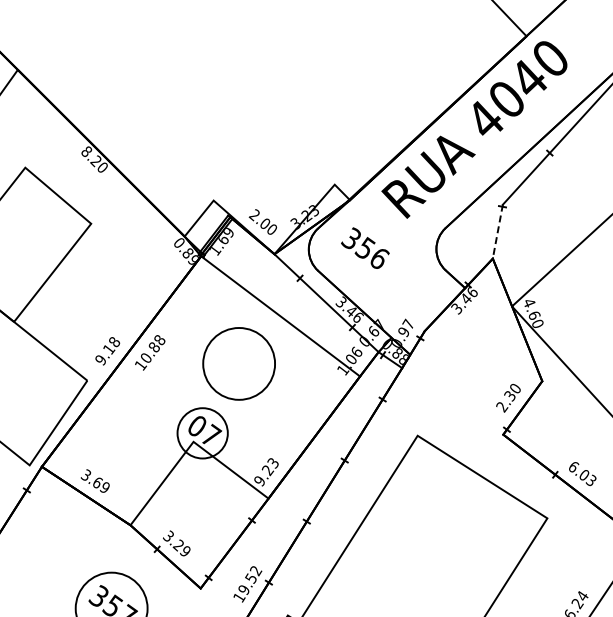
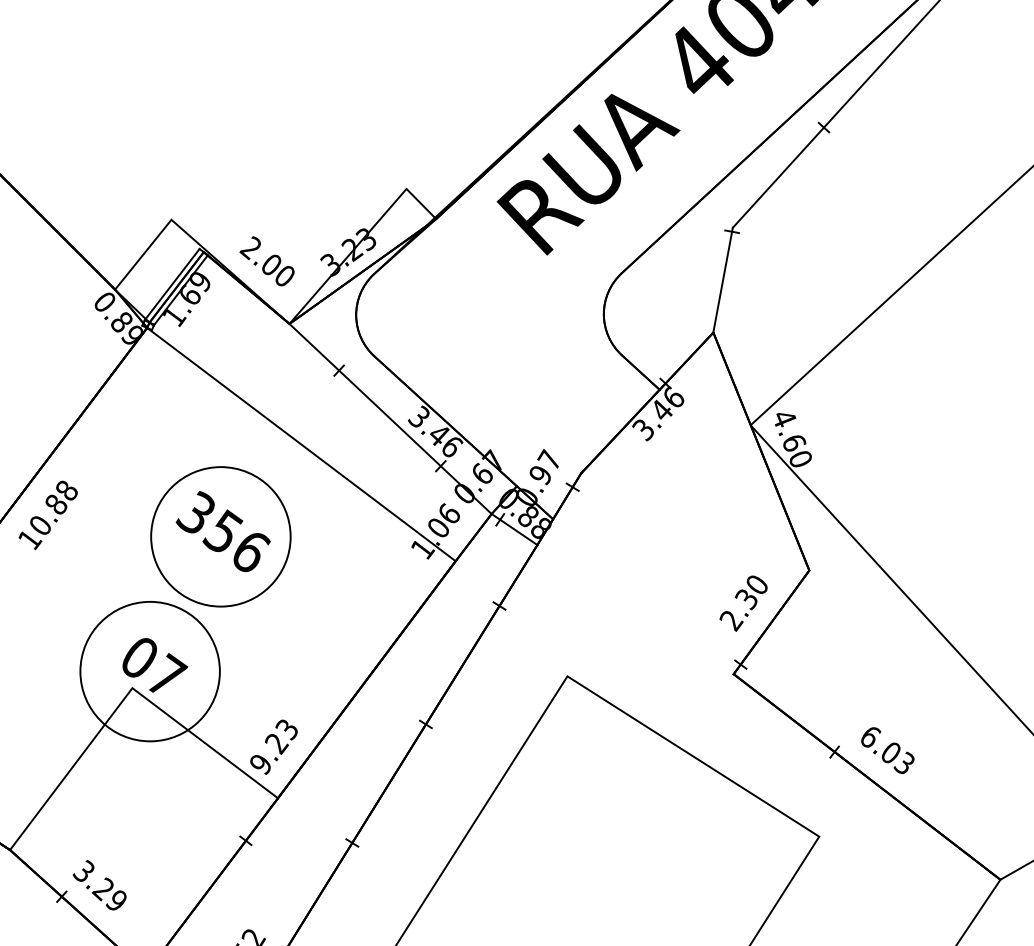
line: (497, 232) -> (722, 281), dashed -> solid
text: (365, 247) -> (223, 530), moved
circle: (202, 433) -> (149, 671), size x1.43

